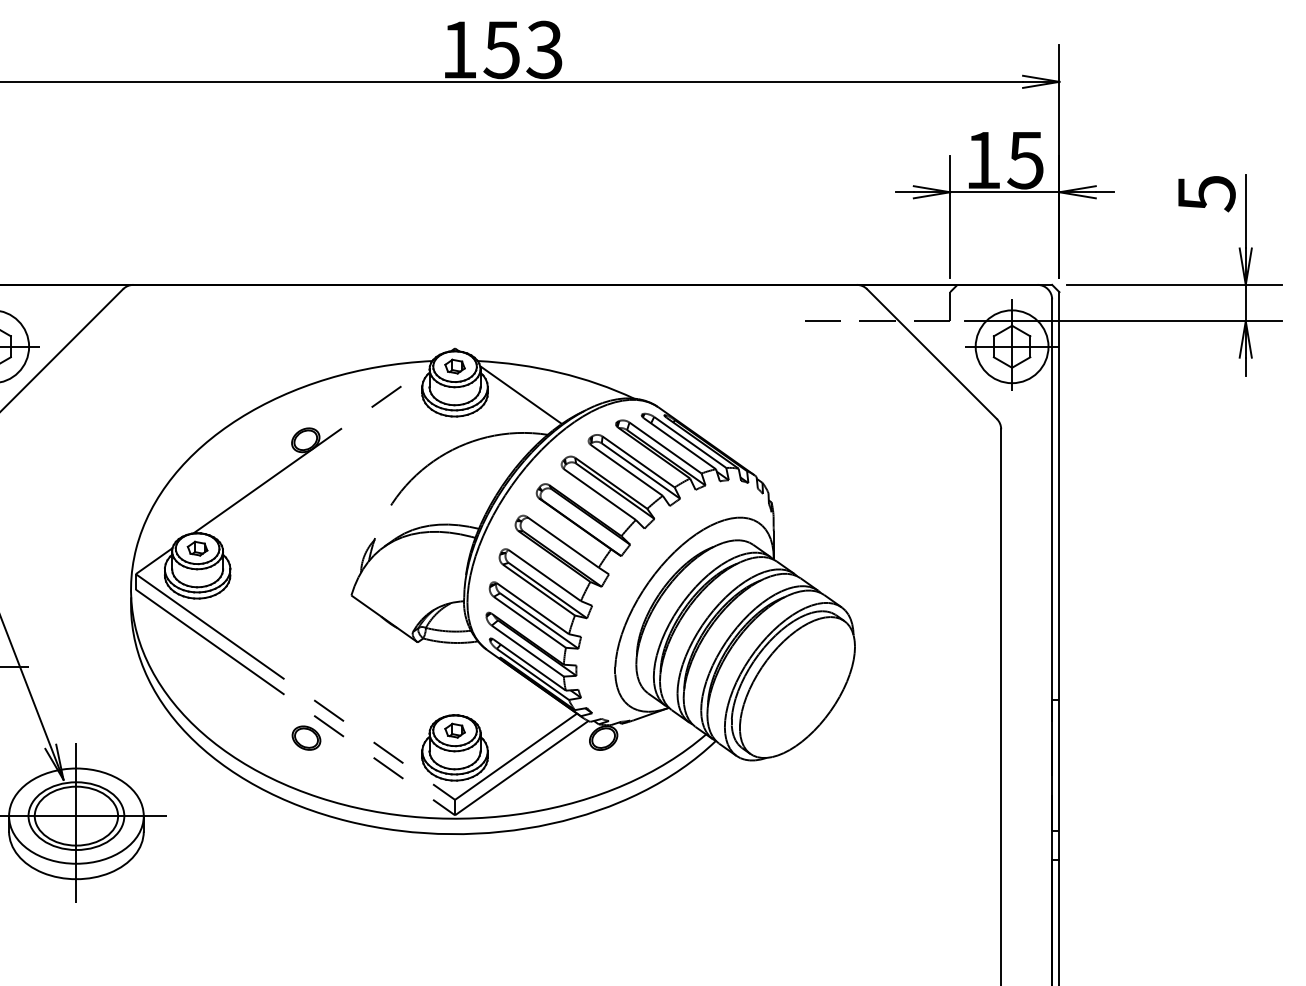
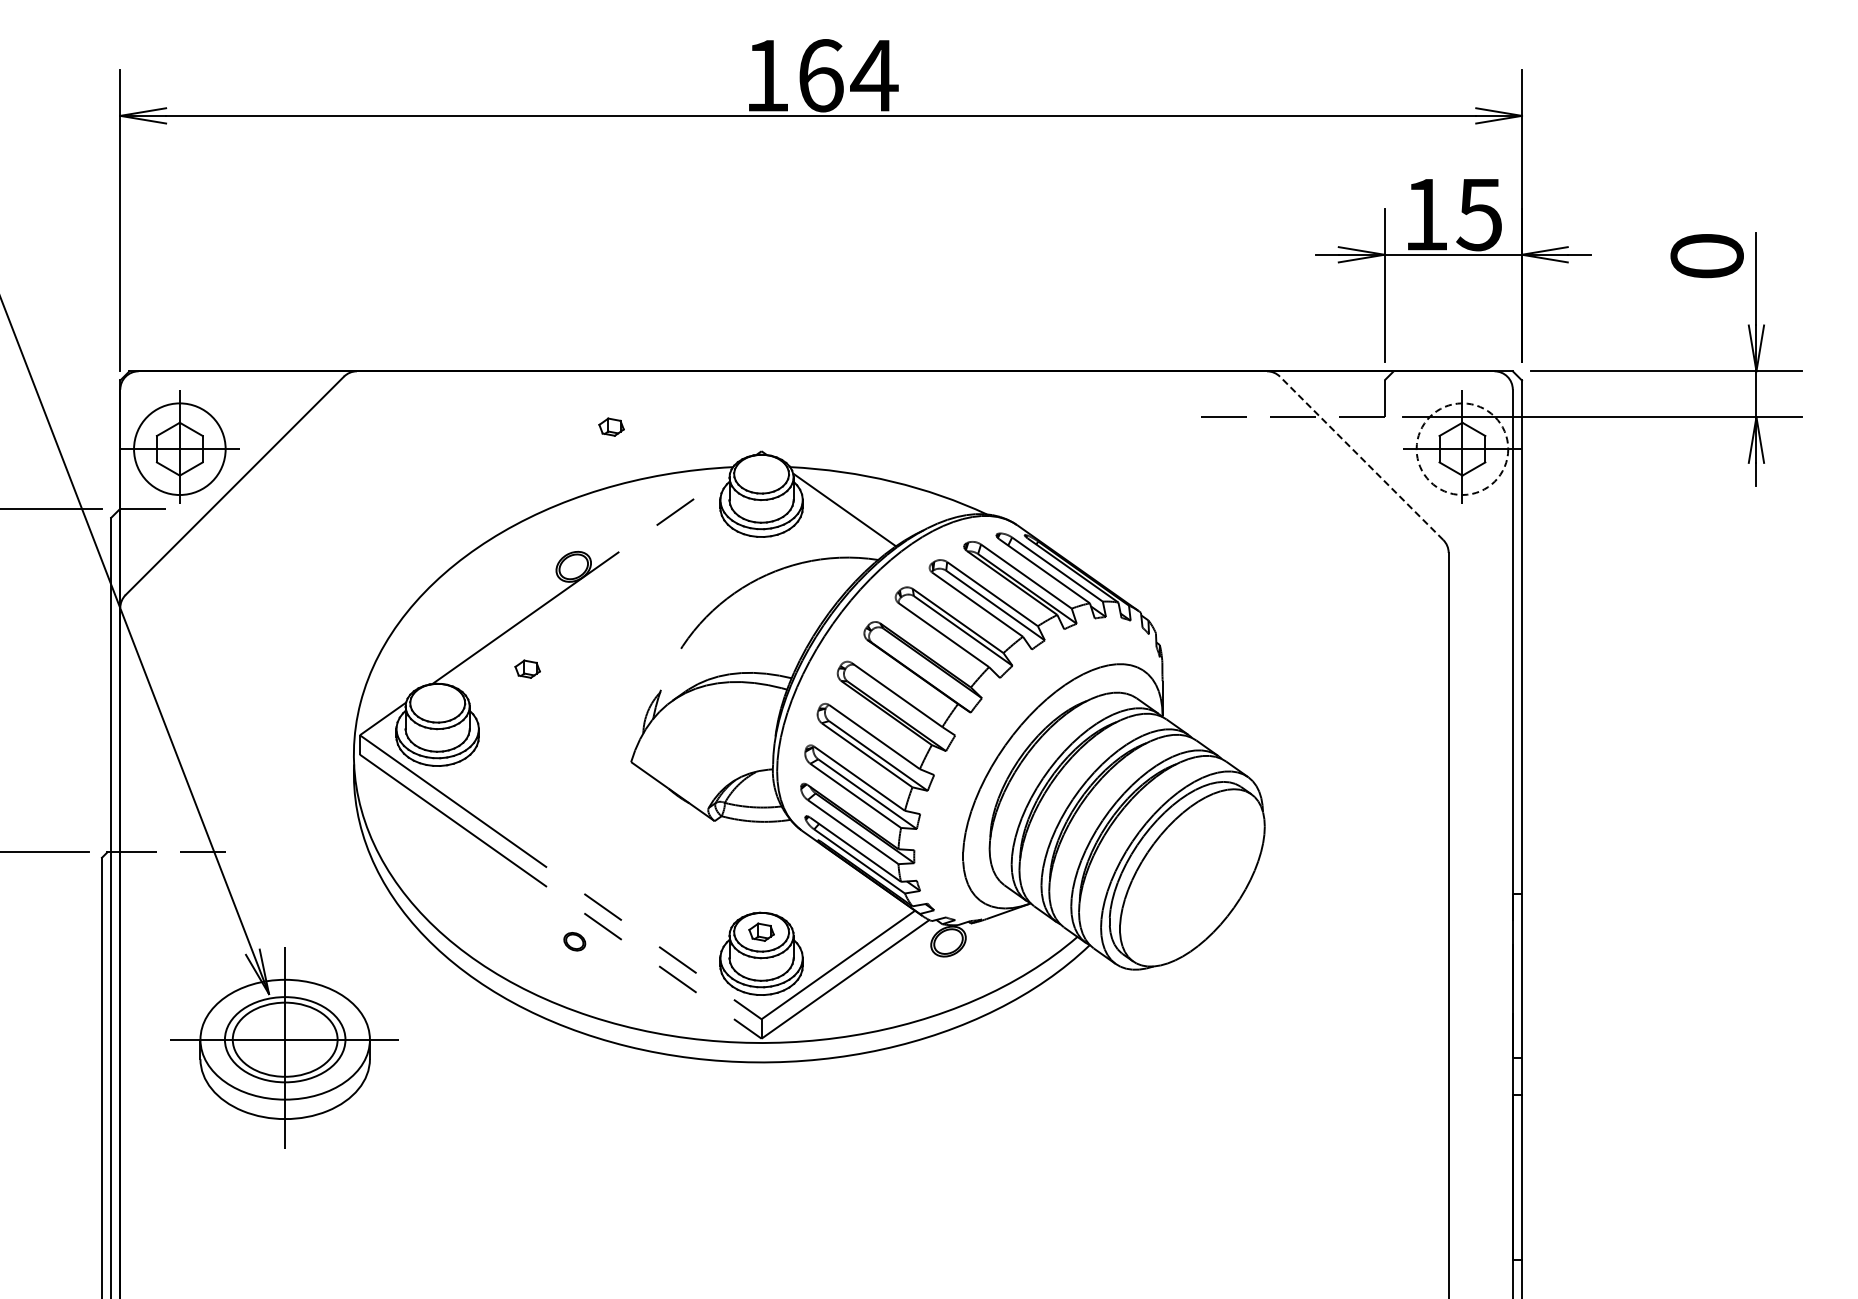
text: (523, 49) -> (847, 75), 153 -> 164
text: (1206, 194) -> (1706, 257), 5 -> 0
circle: (1012, 347) -> (1462, 449), solid -> dashed
line: (931, 354) -> (1361, 458), solid -> dashed
part: (454, 366) -> (611, 426), moved
part: (197, 548) -> (527, 668), moved
part: (306, 738) -> (574, 941), size x0.6

